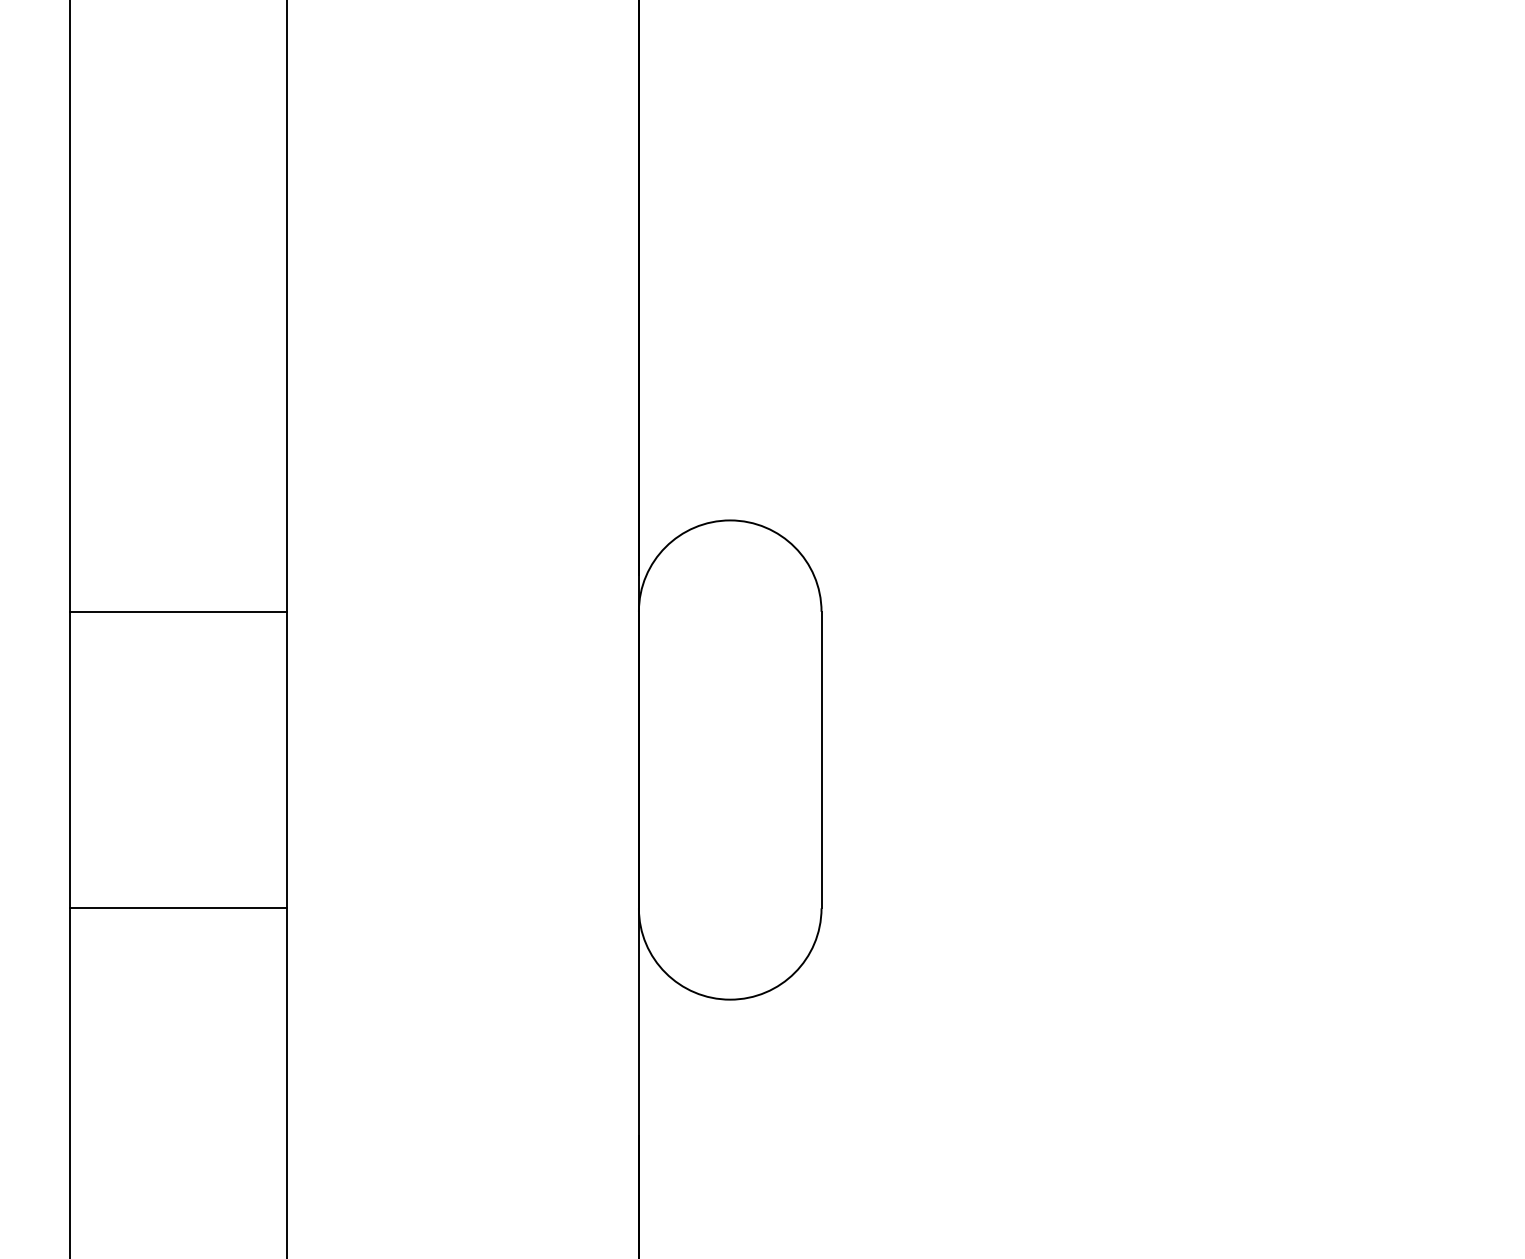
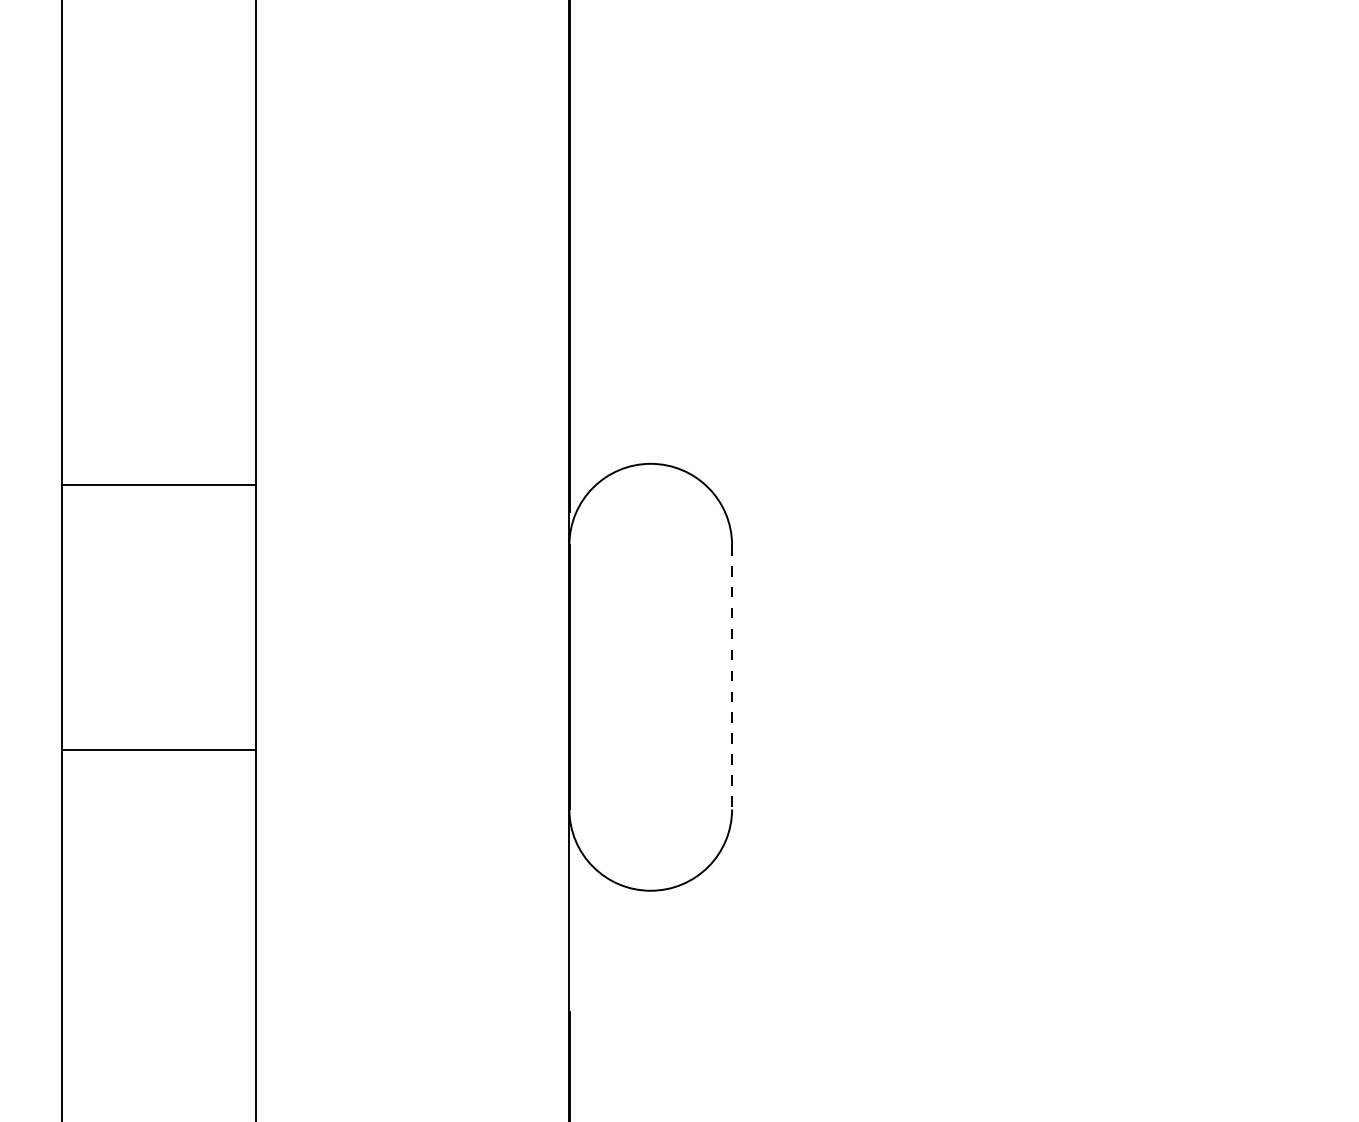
line: (177, 612) -> (158, 485), moved
line: (821, 760) -> (732, 677), solid -> dashed
line: (177, 908) -> (158, 750), moved

